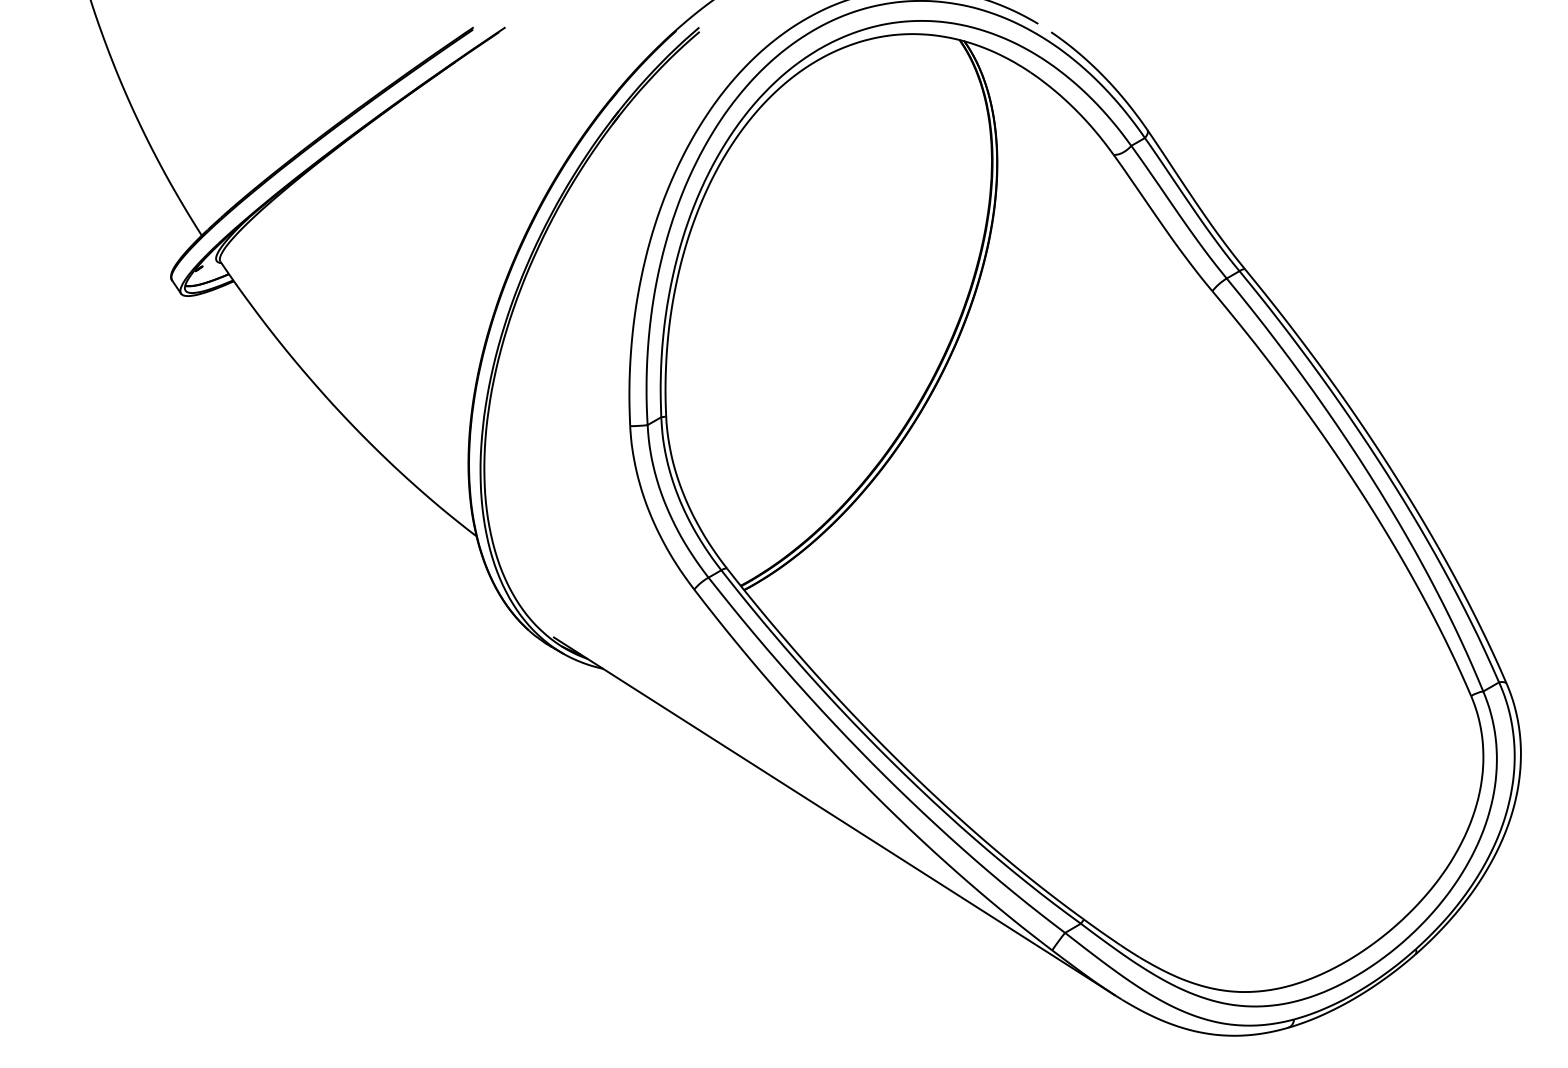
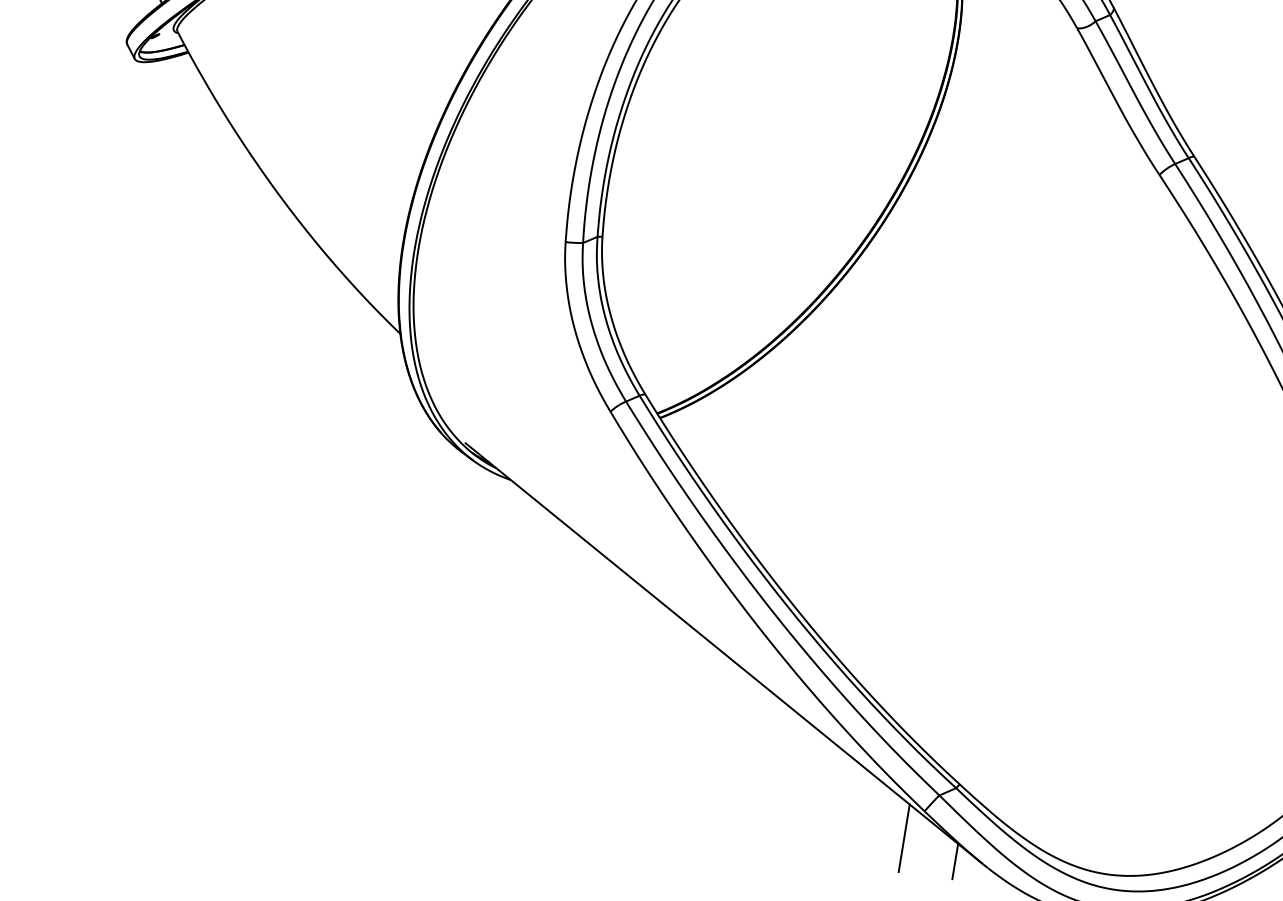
line: (1034, 979) -> (903, 838), added
line: (1088, 996) -> (955, 861), added

